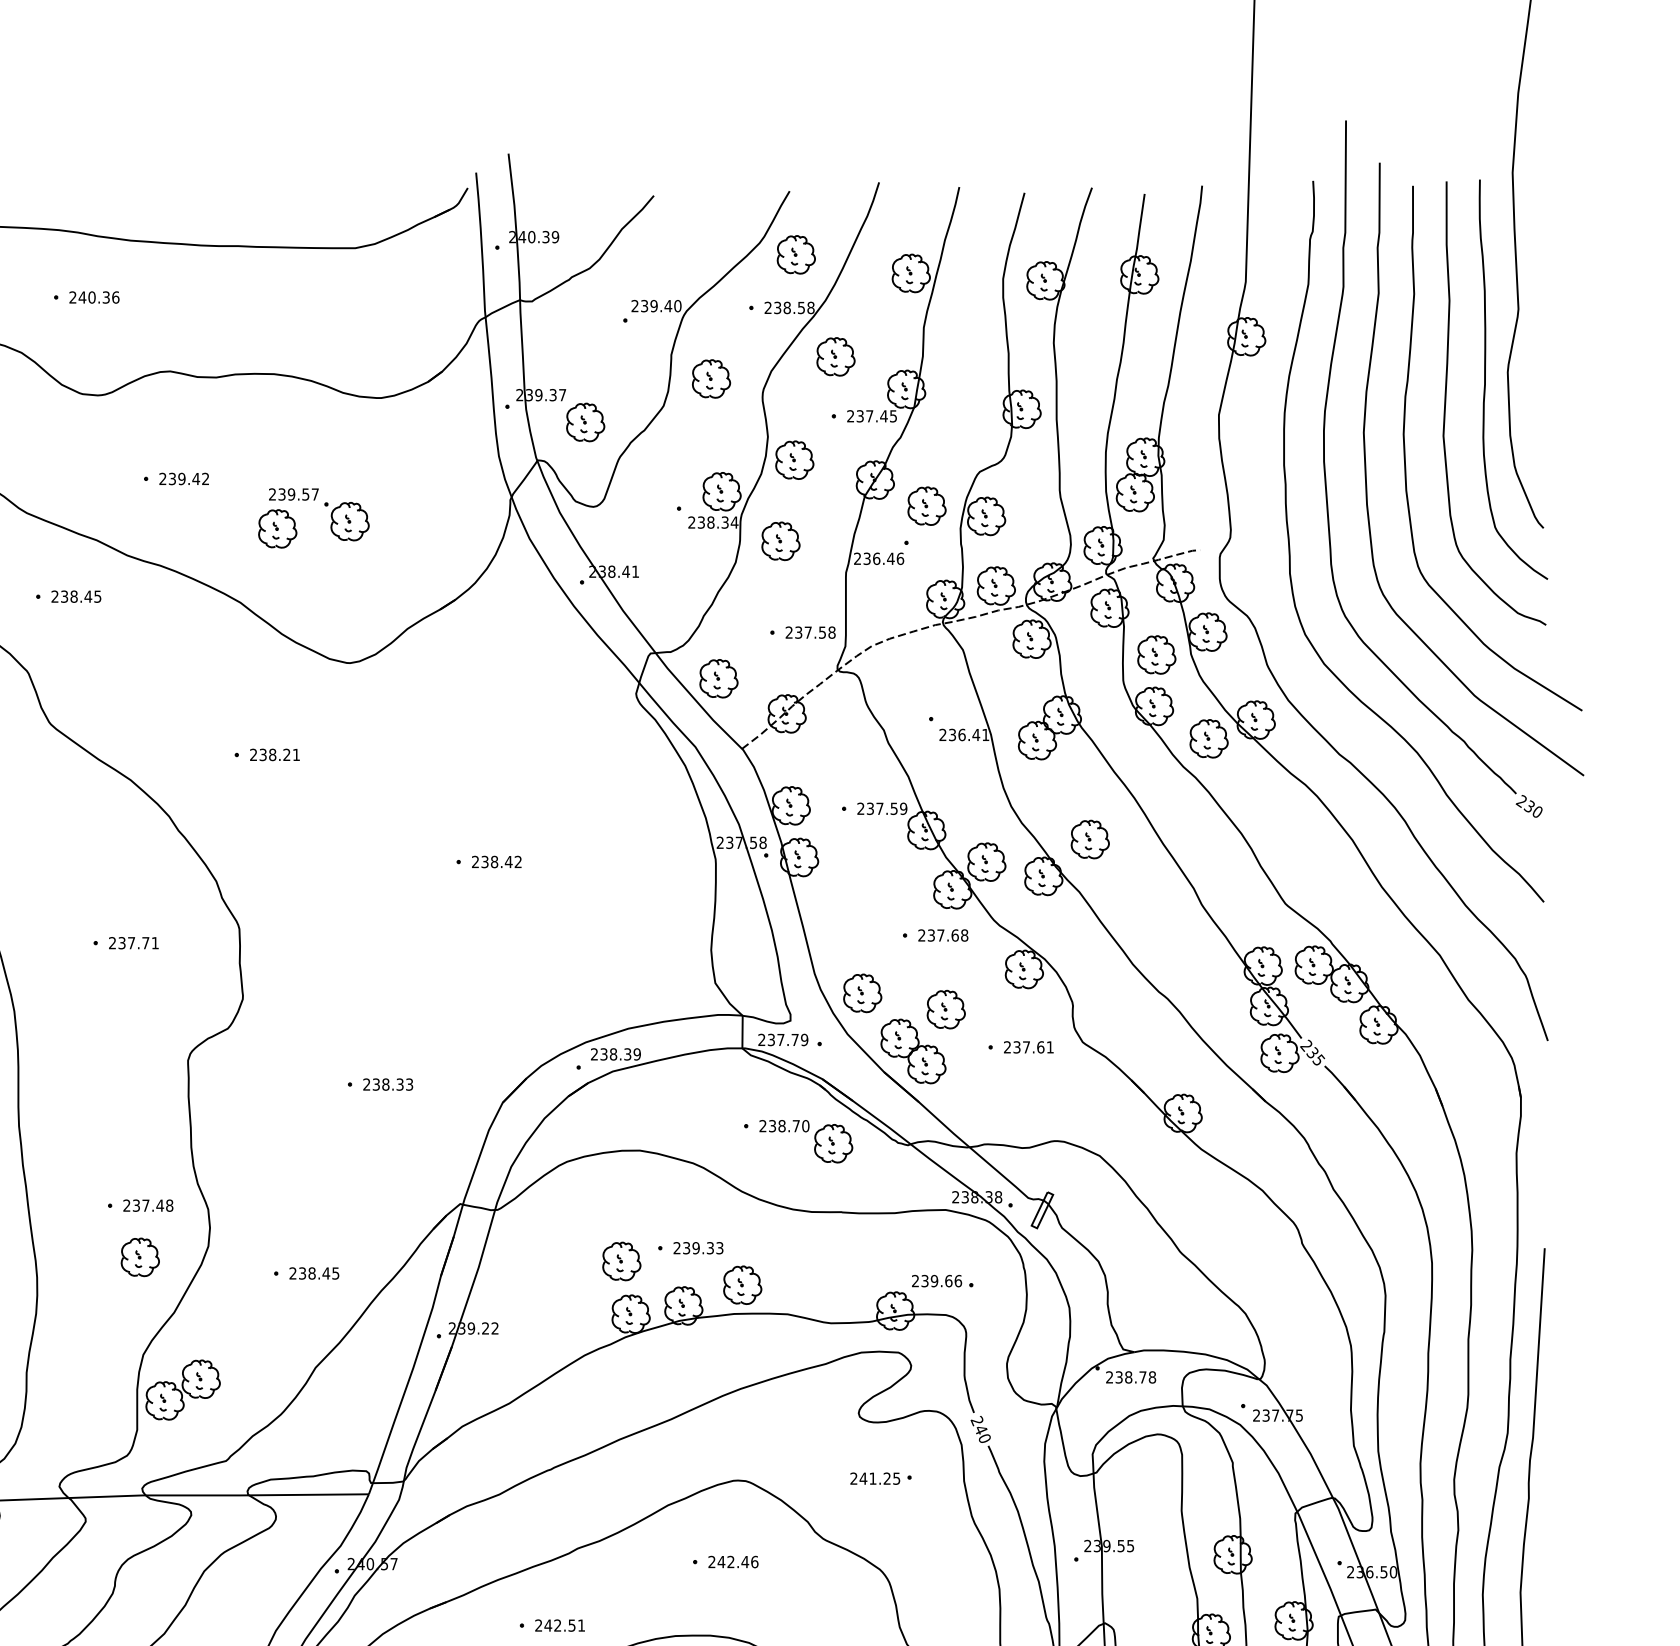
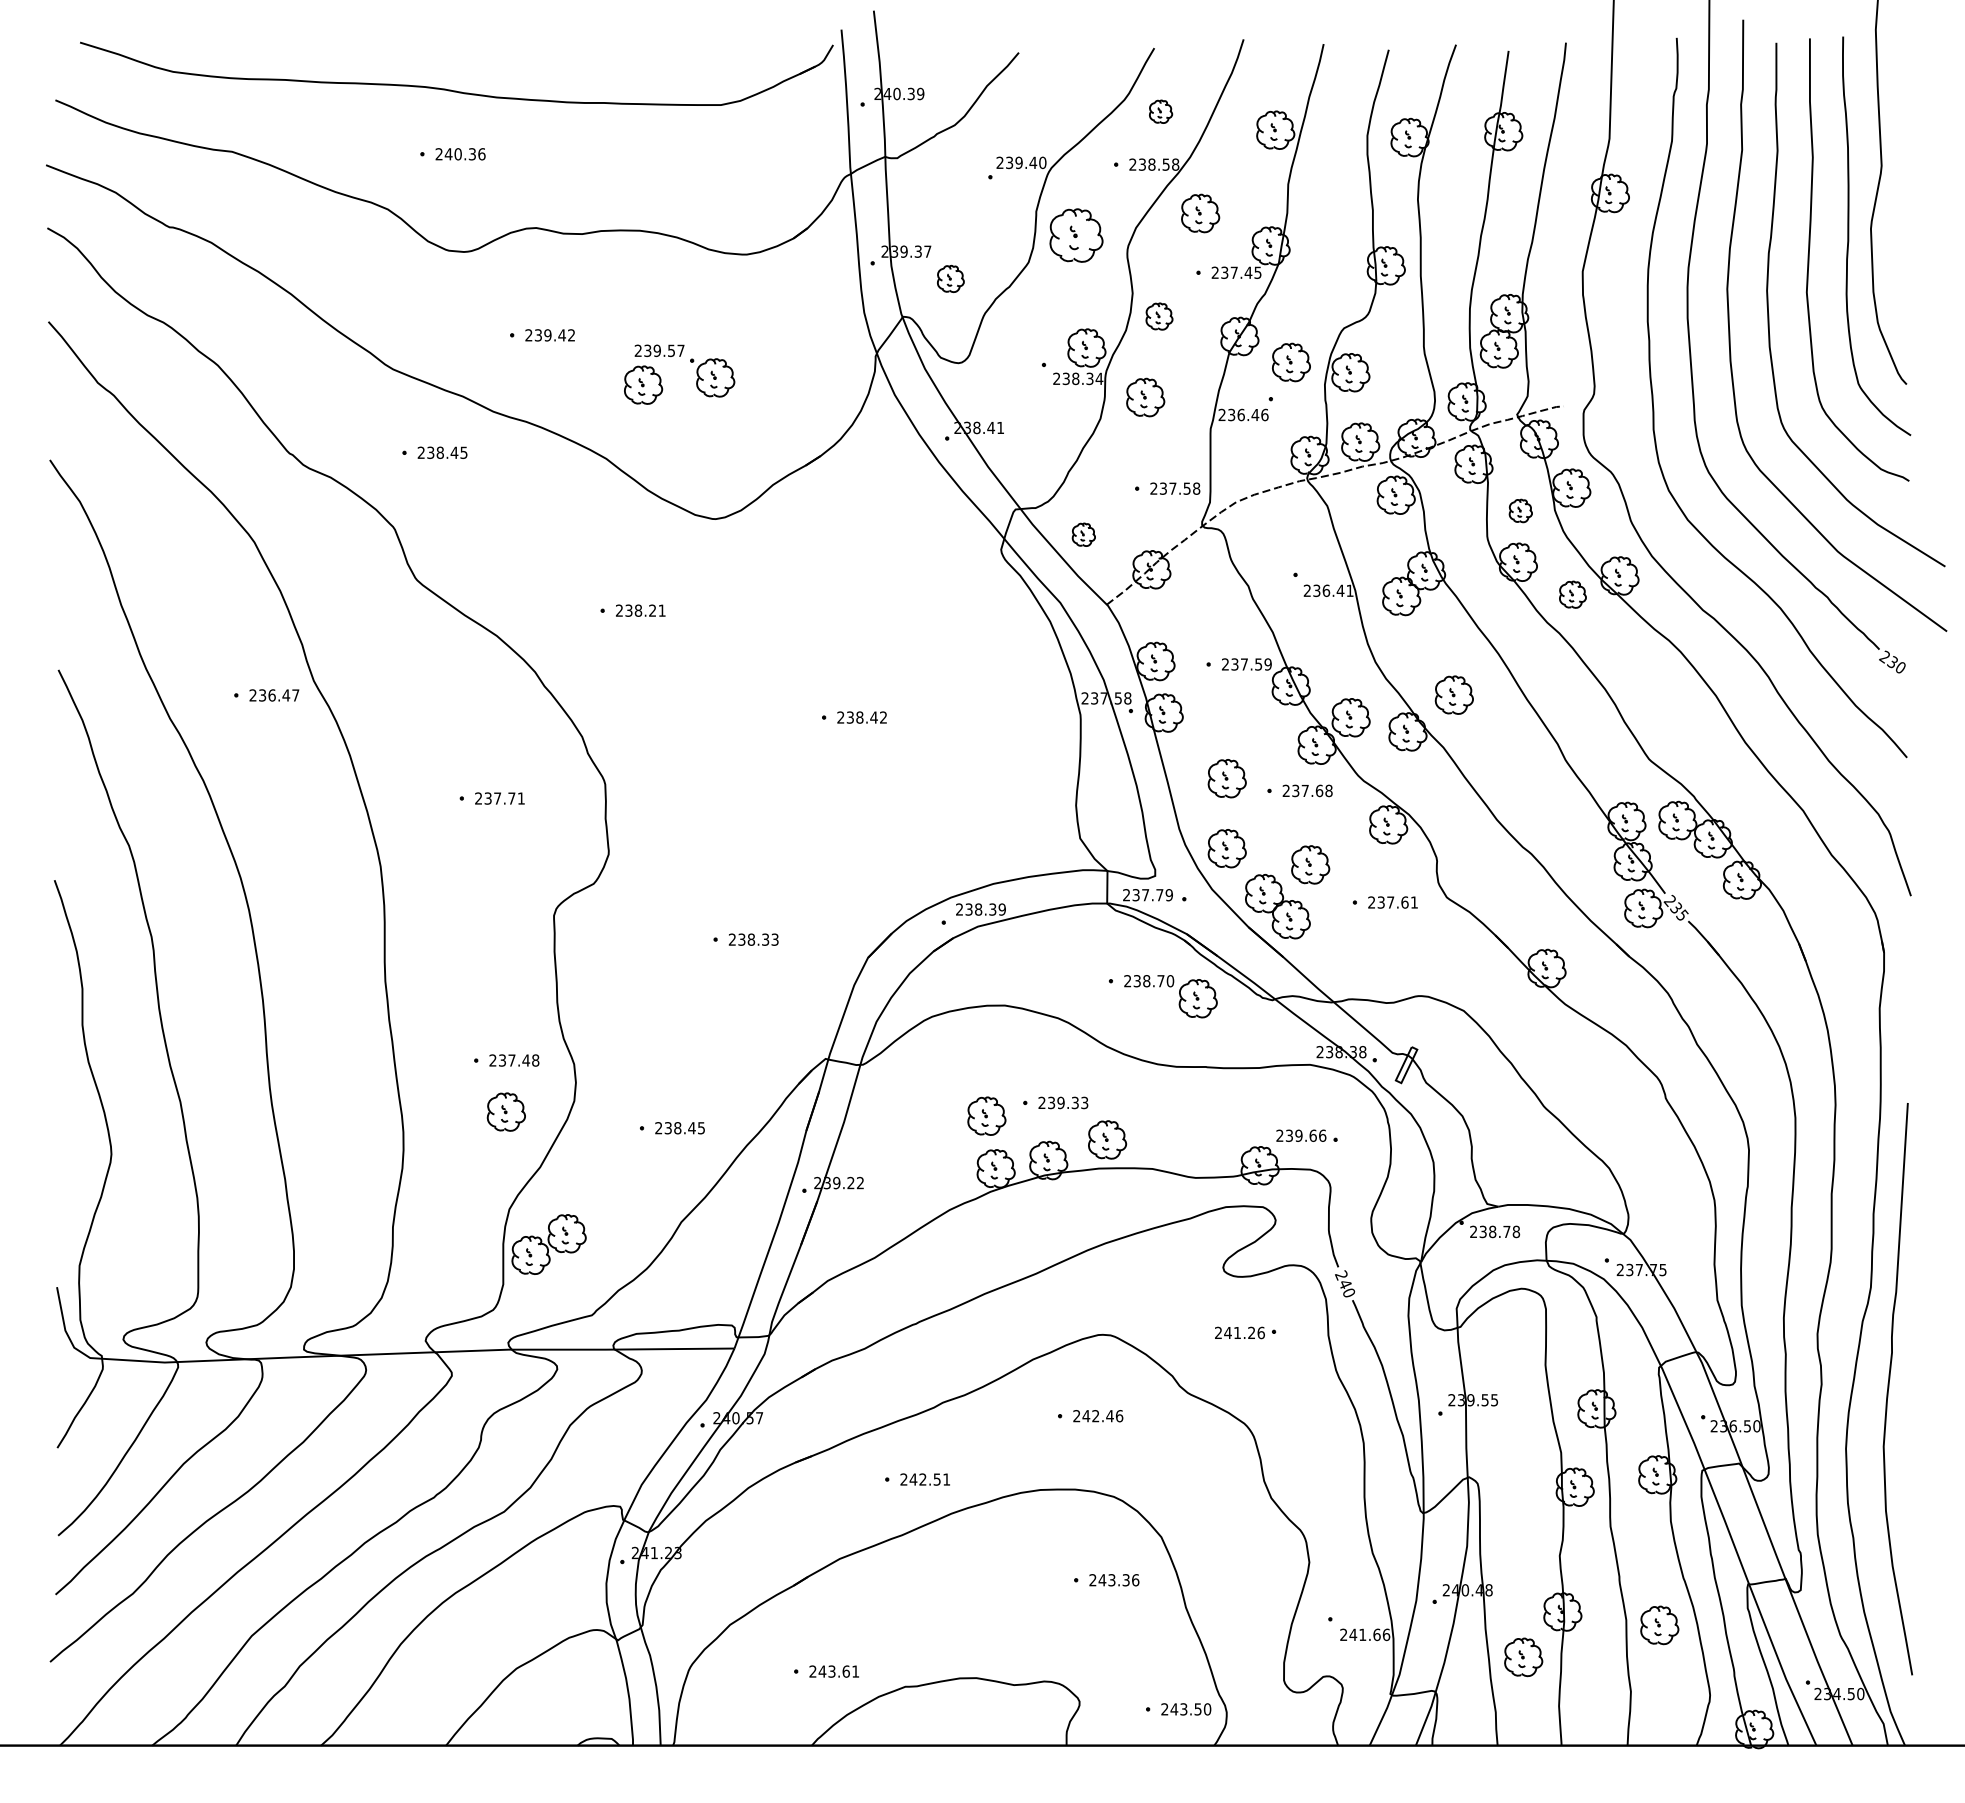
part: (795, 254) -> (1160, 111), size x0.6
part: (710, 378) -> (1075, 235), size x1.4
part: (585, 422) -> (950, 278), size x0.7
part: (794, 460) -> (1159, 316), size x0.7
part: (1156, 654) -> (1520, 510), size x0.6
part: (718, 678) -> (1083, 534), size x0.6
part: (1208, 738) -> (1572, 594), size x0.7
part: (861, 923) -> (1226, 778), added
text: (896, 1478) -> (1260, 1332), 241.25 -> 241.26

